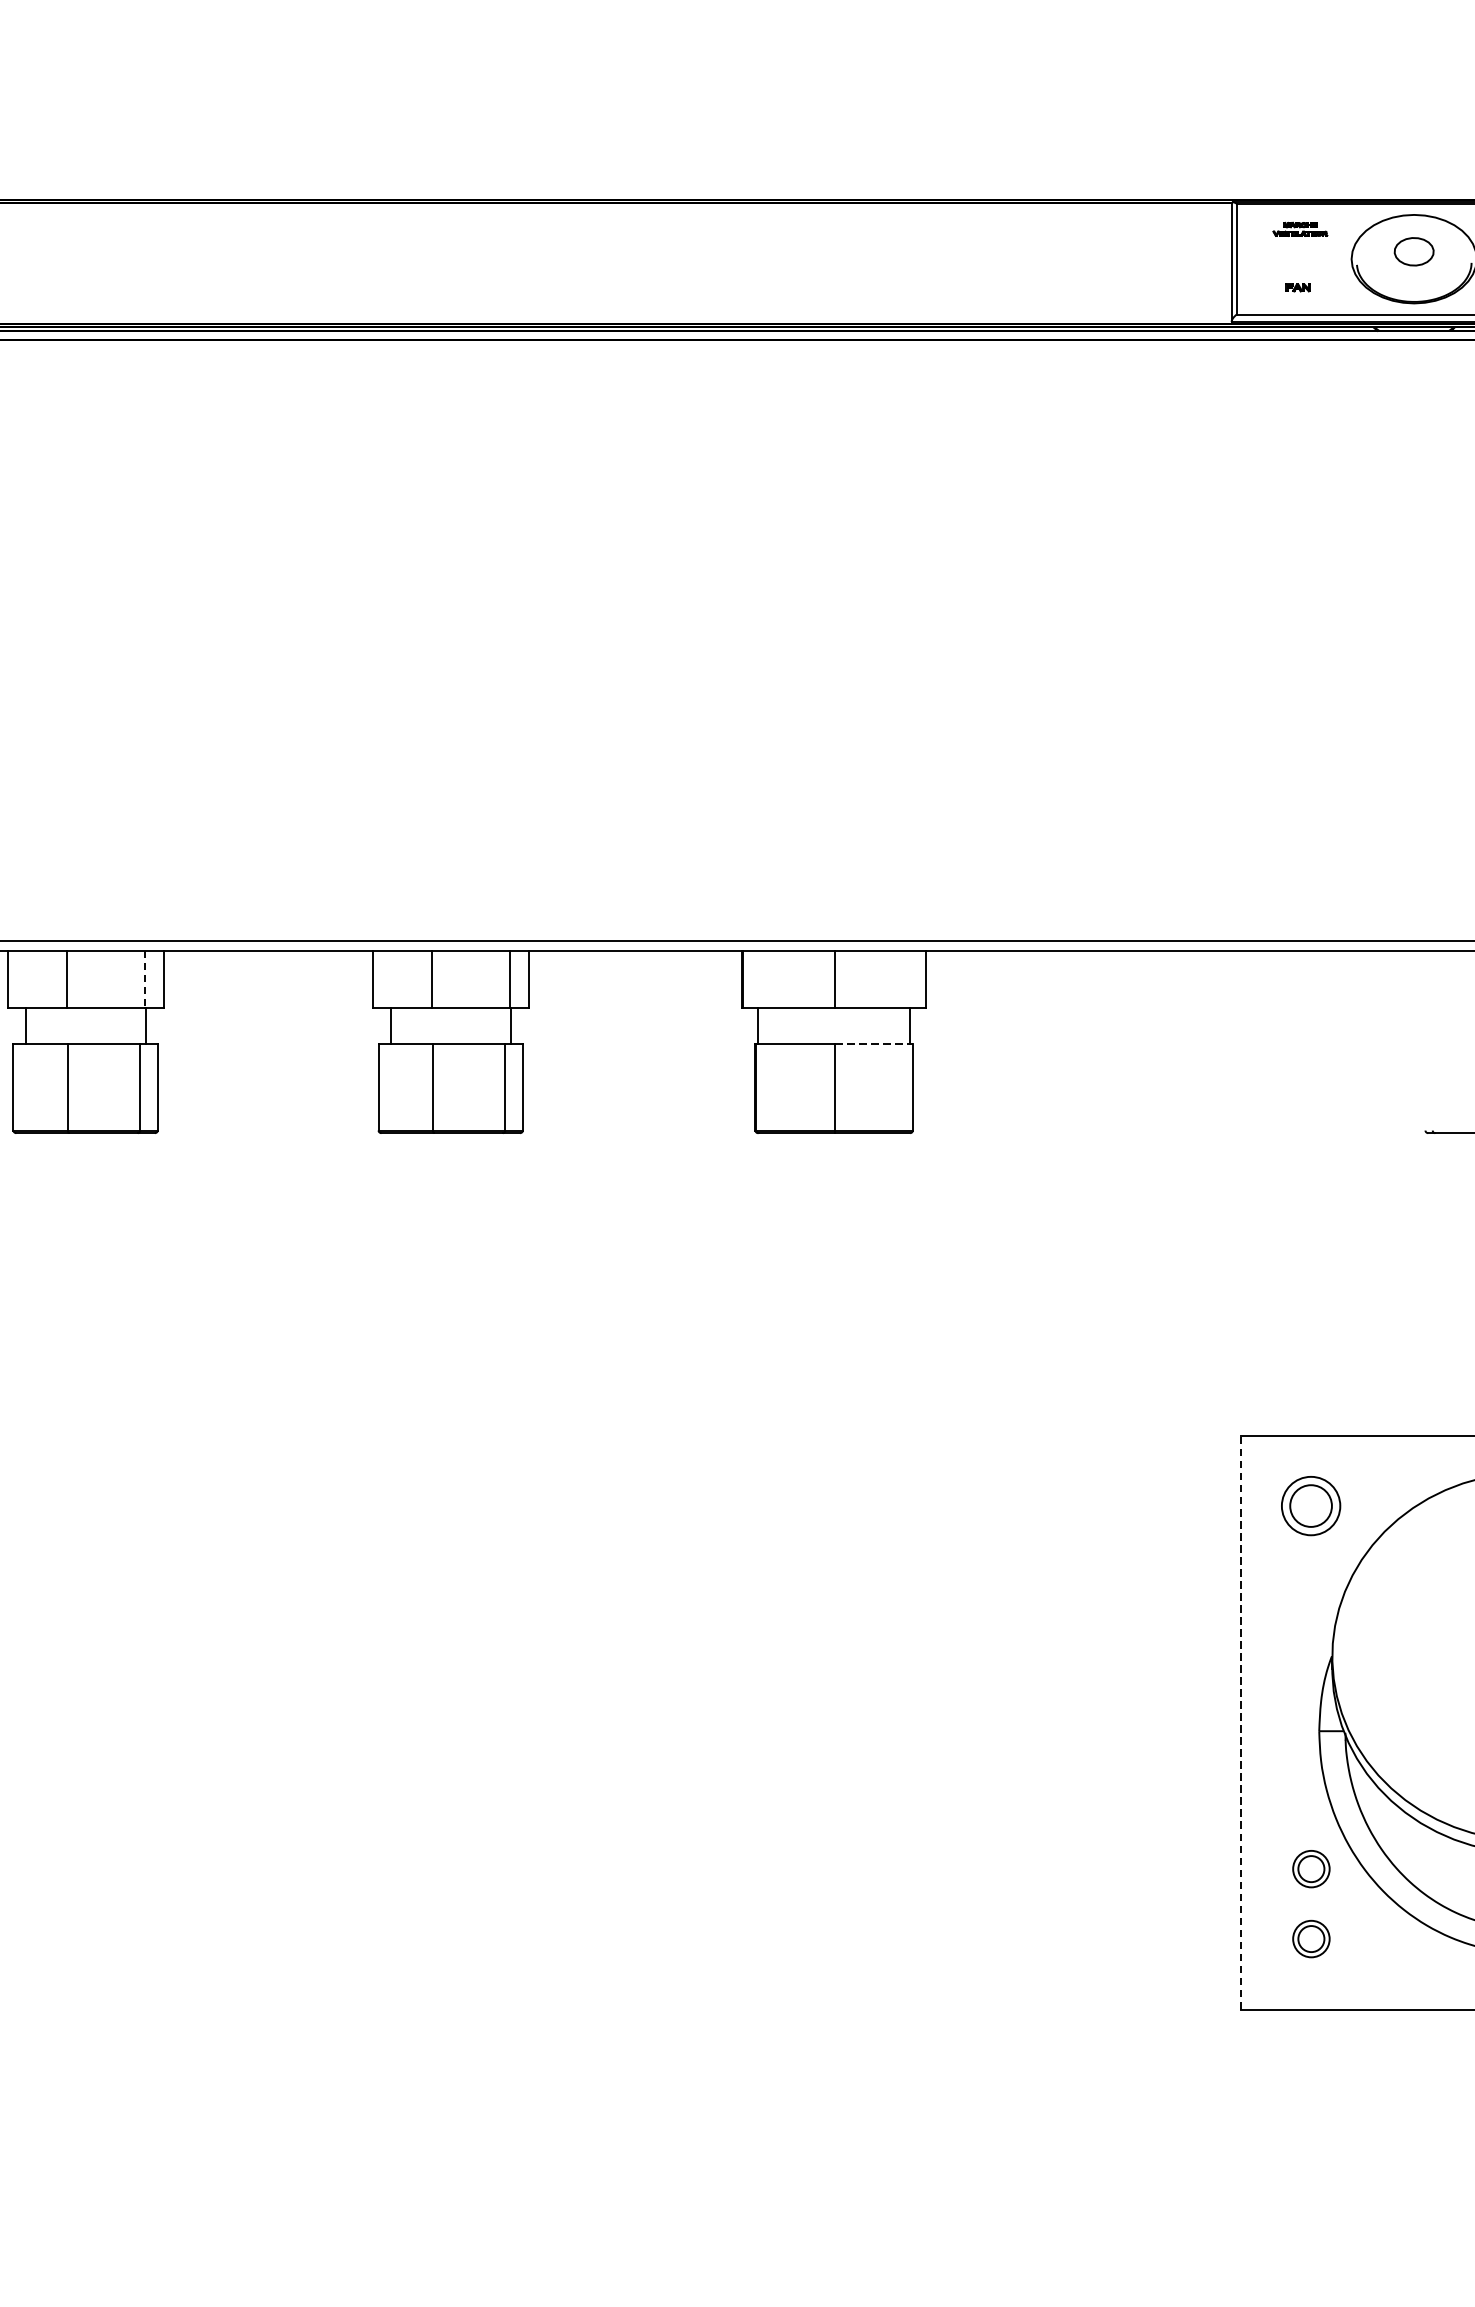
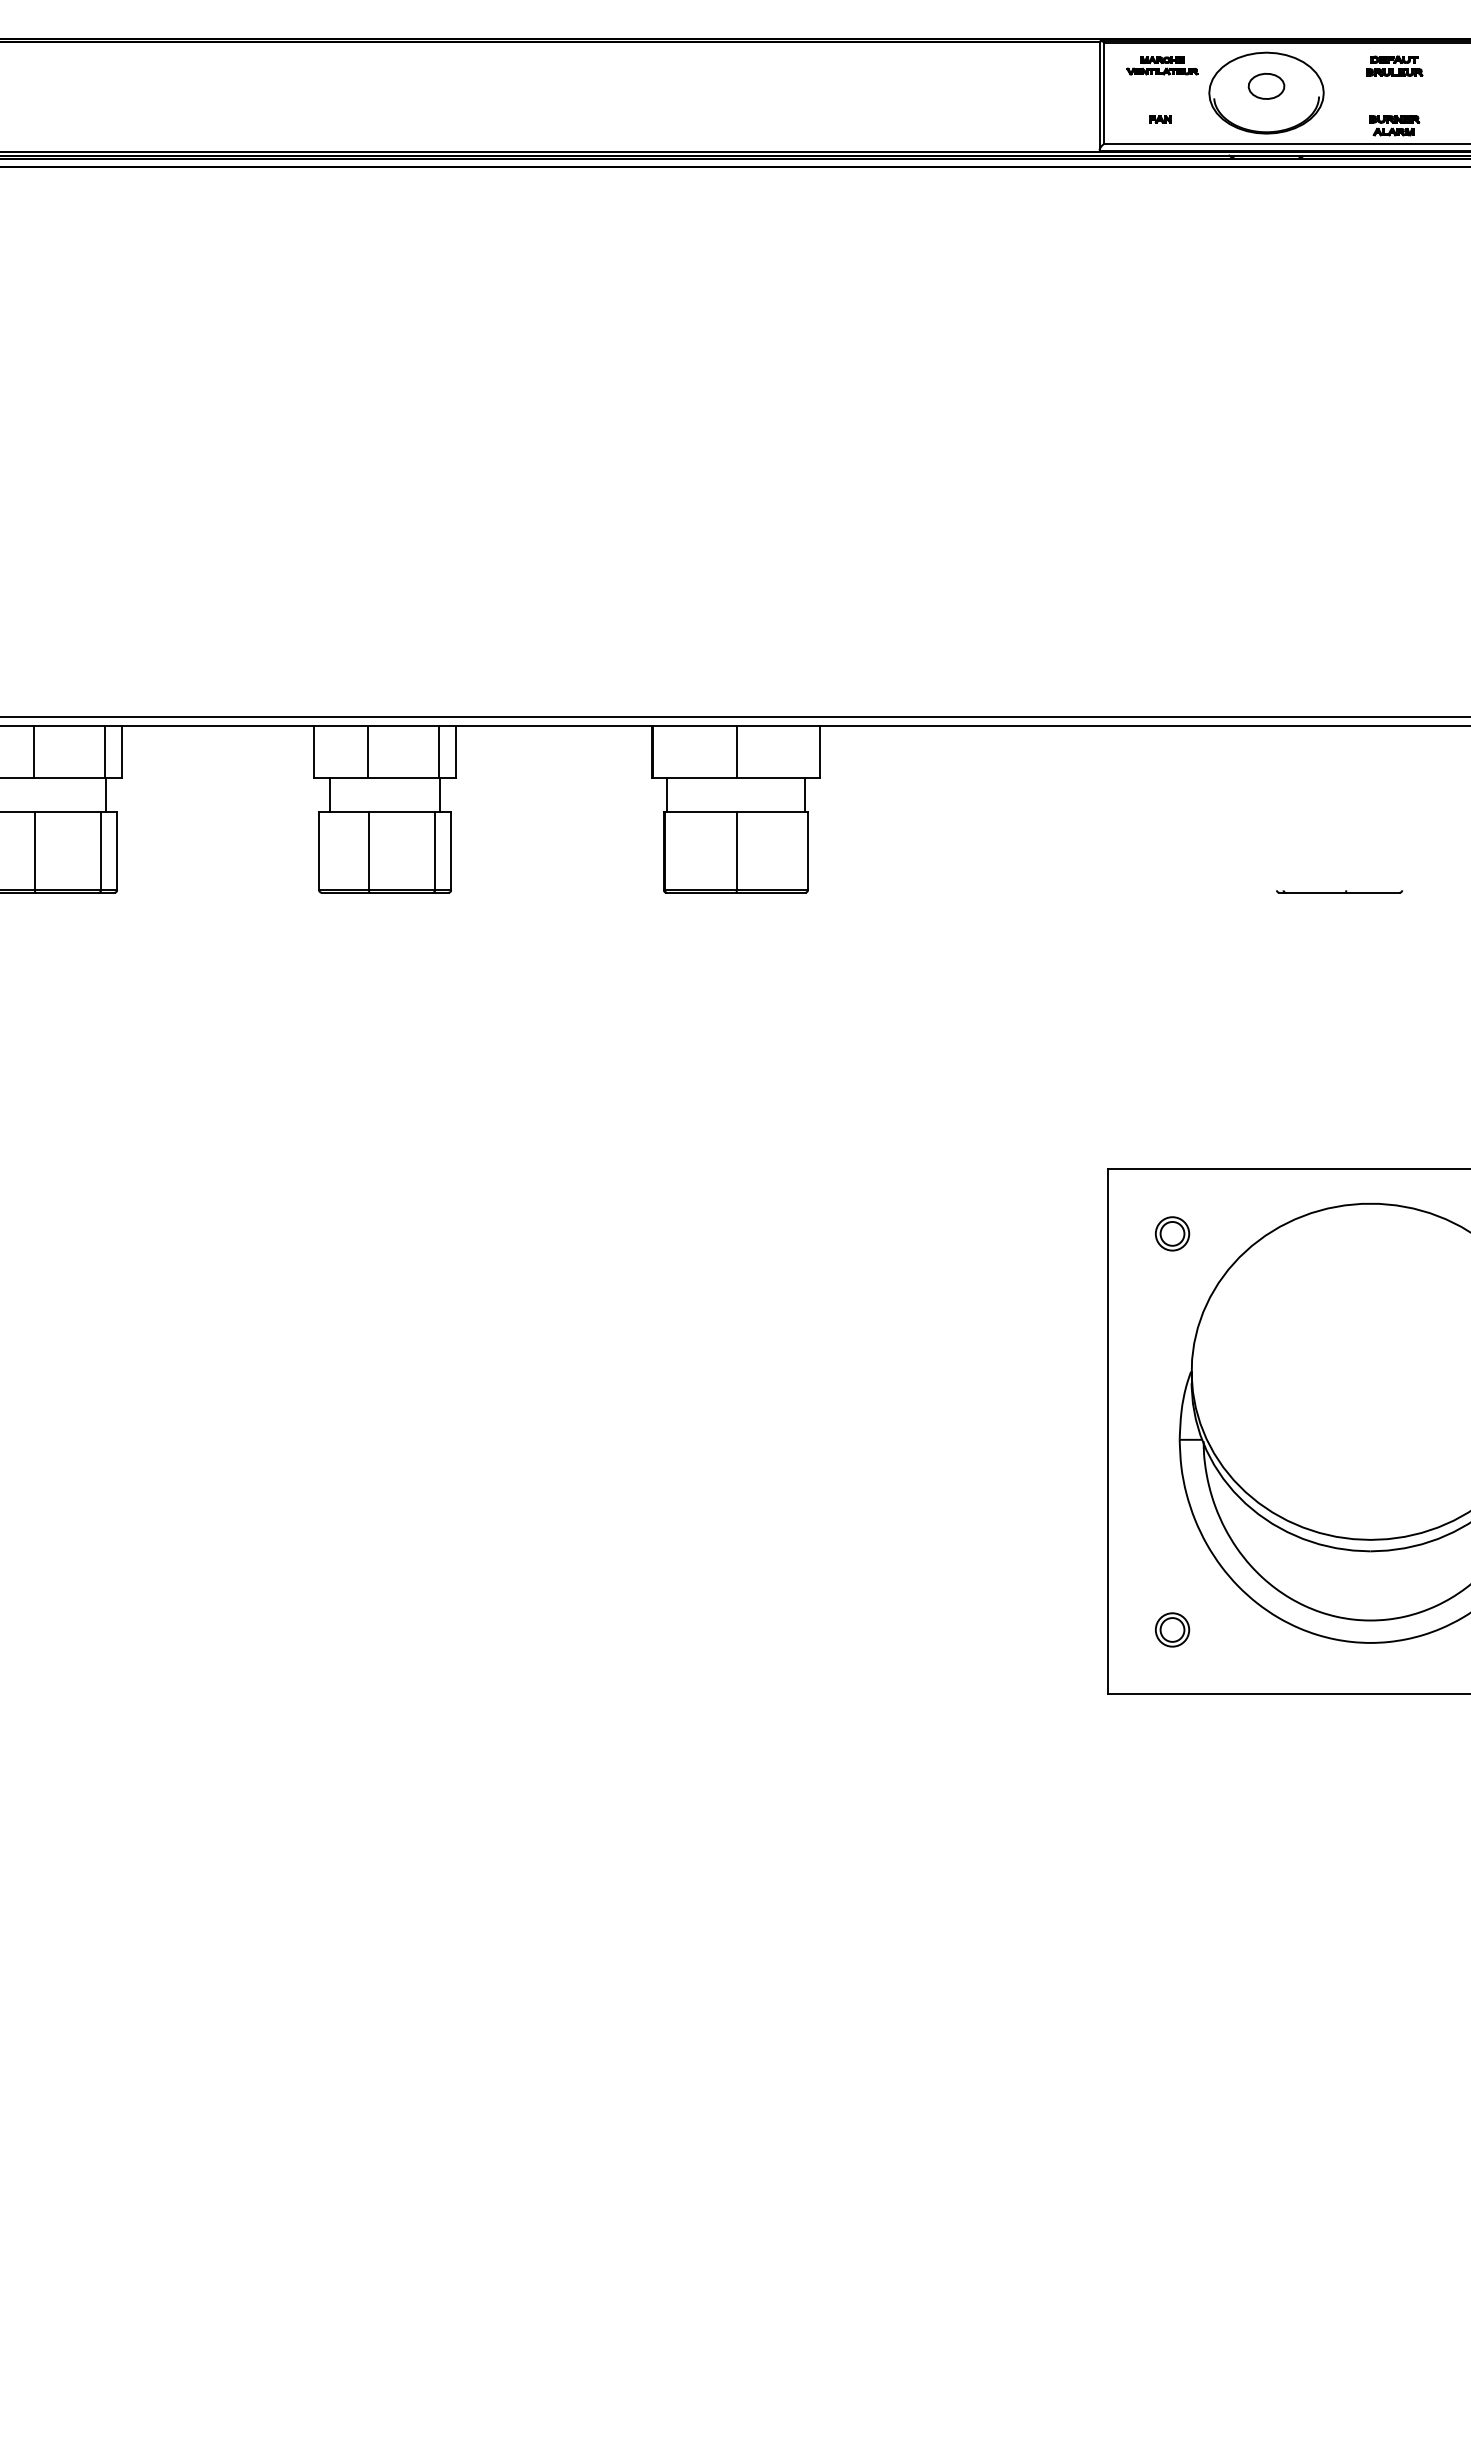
part: (1300, 228) -> (1162, 65), size x1.43
line: (145, 979) -> (105, 752), dashed -> solid
line: (874, 1044) -> (772, 811), dashed -> solid
part: (1311, 1505) -> (1172, 1233), size x0.62
line: (1241, 1722) -> (1108, 1431), dashed -> solid
part: (1311, 1868) -> (1172, 1565), removed

